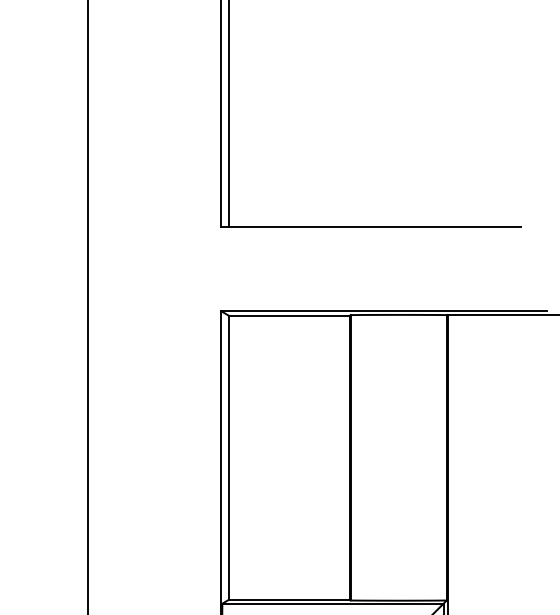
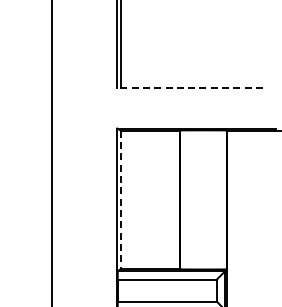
line: (371, 226) -> (190, 87), solid -> dashed
line: (229, 458) -> (121, 200), solid -> dashed

